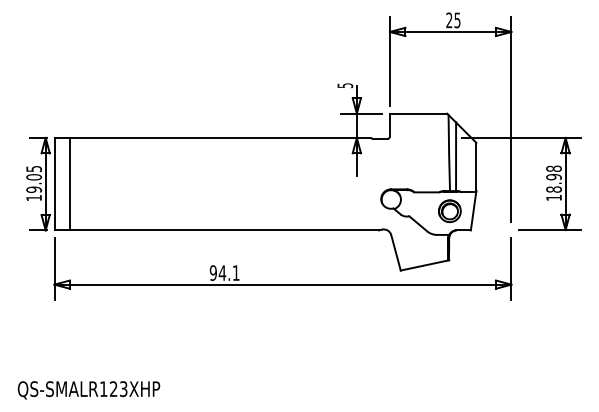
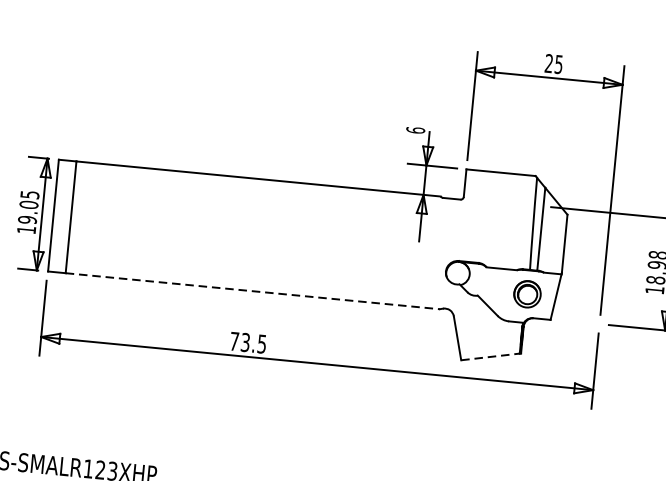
text: (345, 85) -> (415, 130), 5 -> 6
line: (224, 230) -> (252, 291), solid -> dashed
line: (424, 265) -> (490, 356), solid -> dashed
text: (224, 272) -> (247, 342), 94.1 -> 73.5

